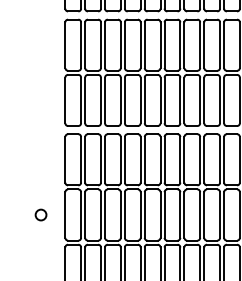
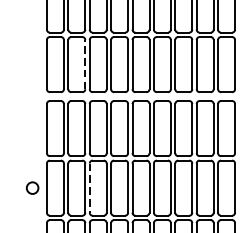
line: (100, 100) -> (84, 64), solid -> dashed
circle: (40, 214) -> (32, 187), moved
line: (105, 215) -> (90, 188), solid -> dashed

